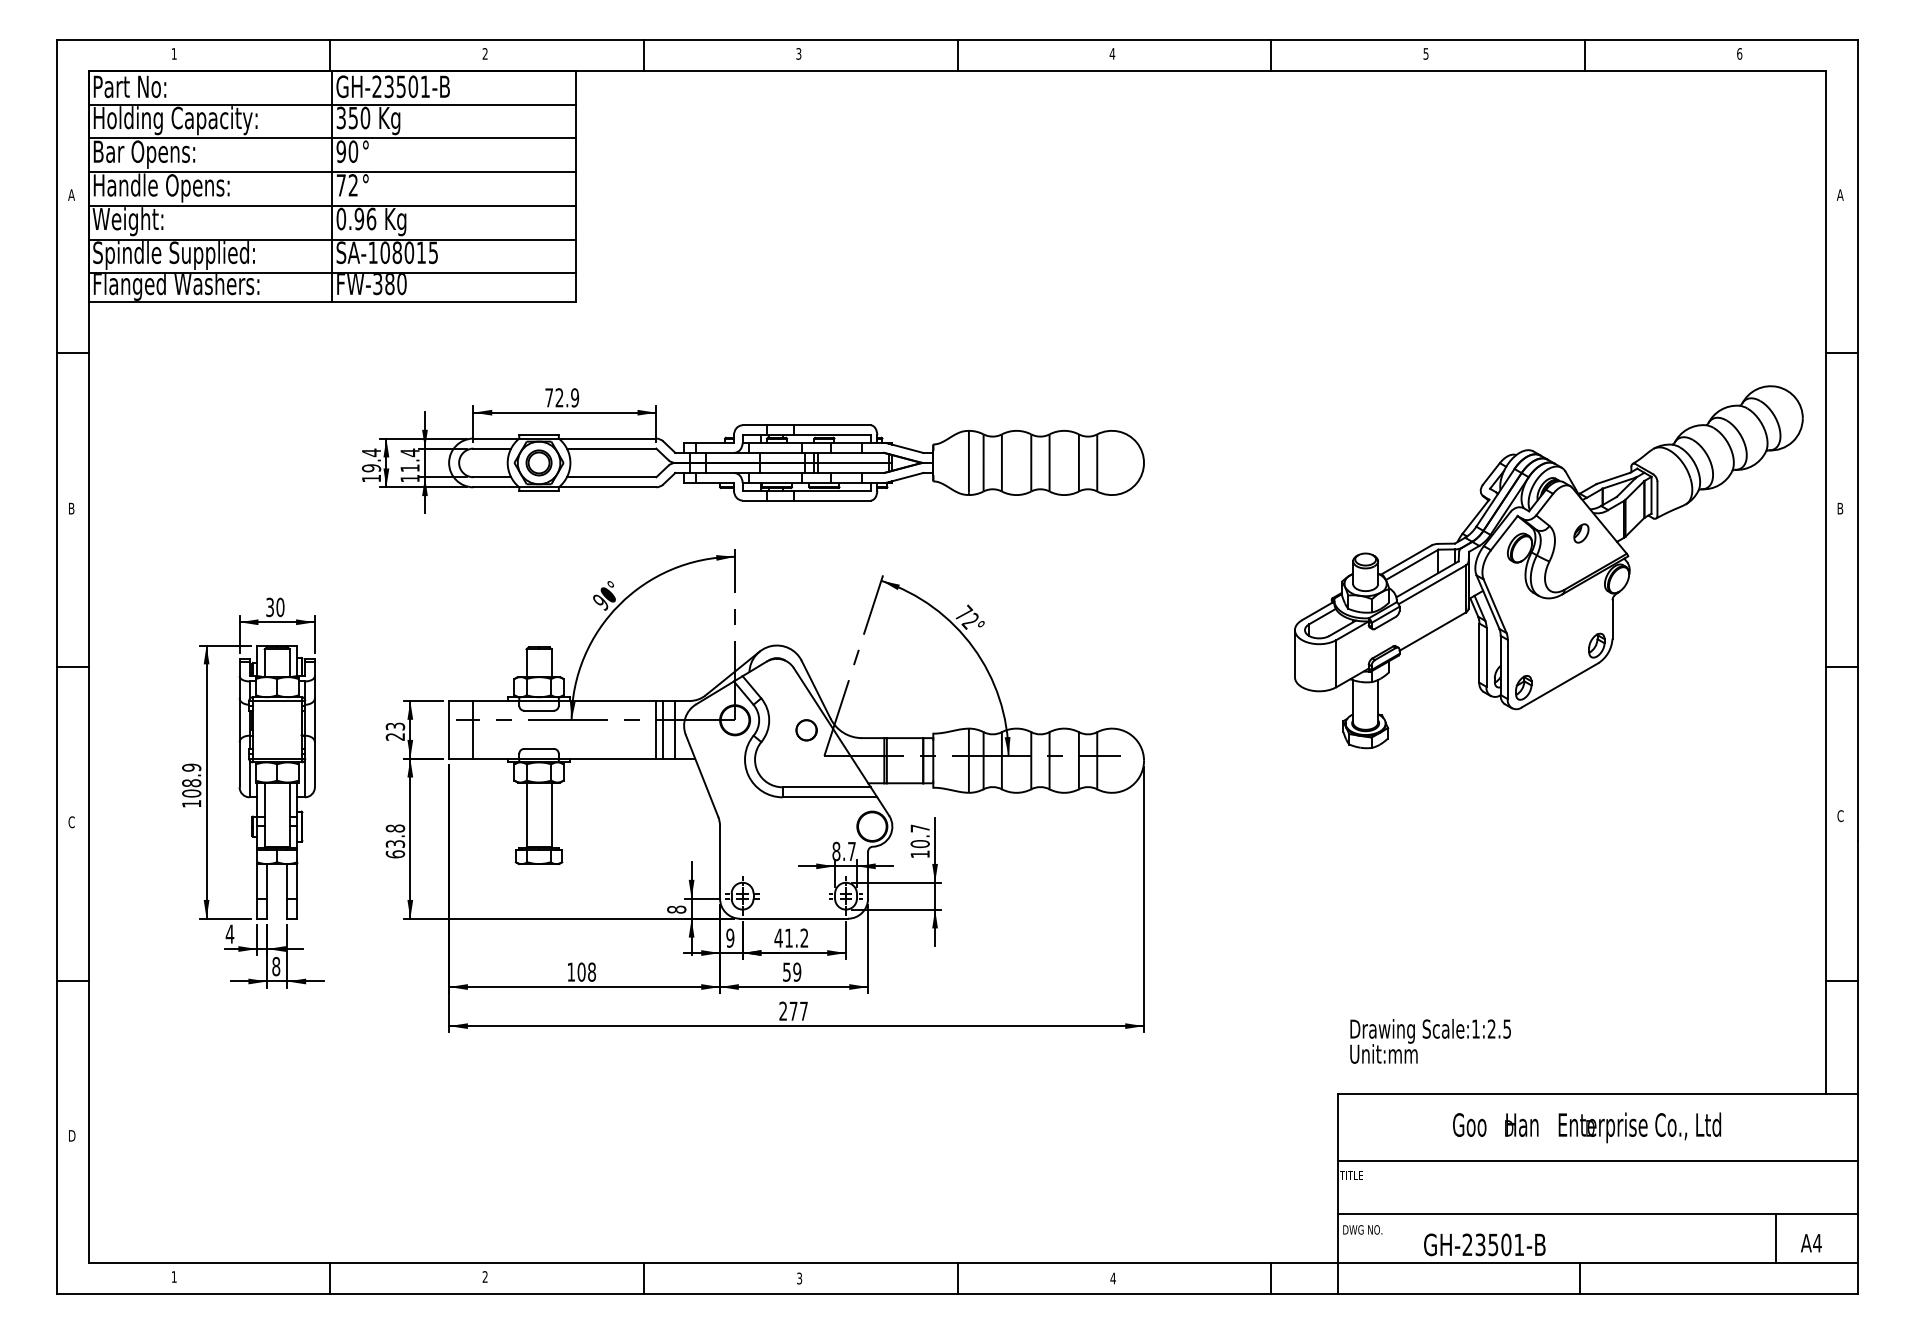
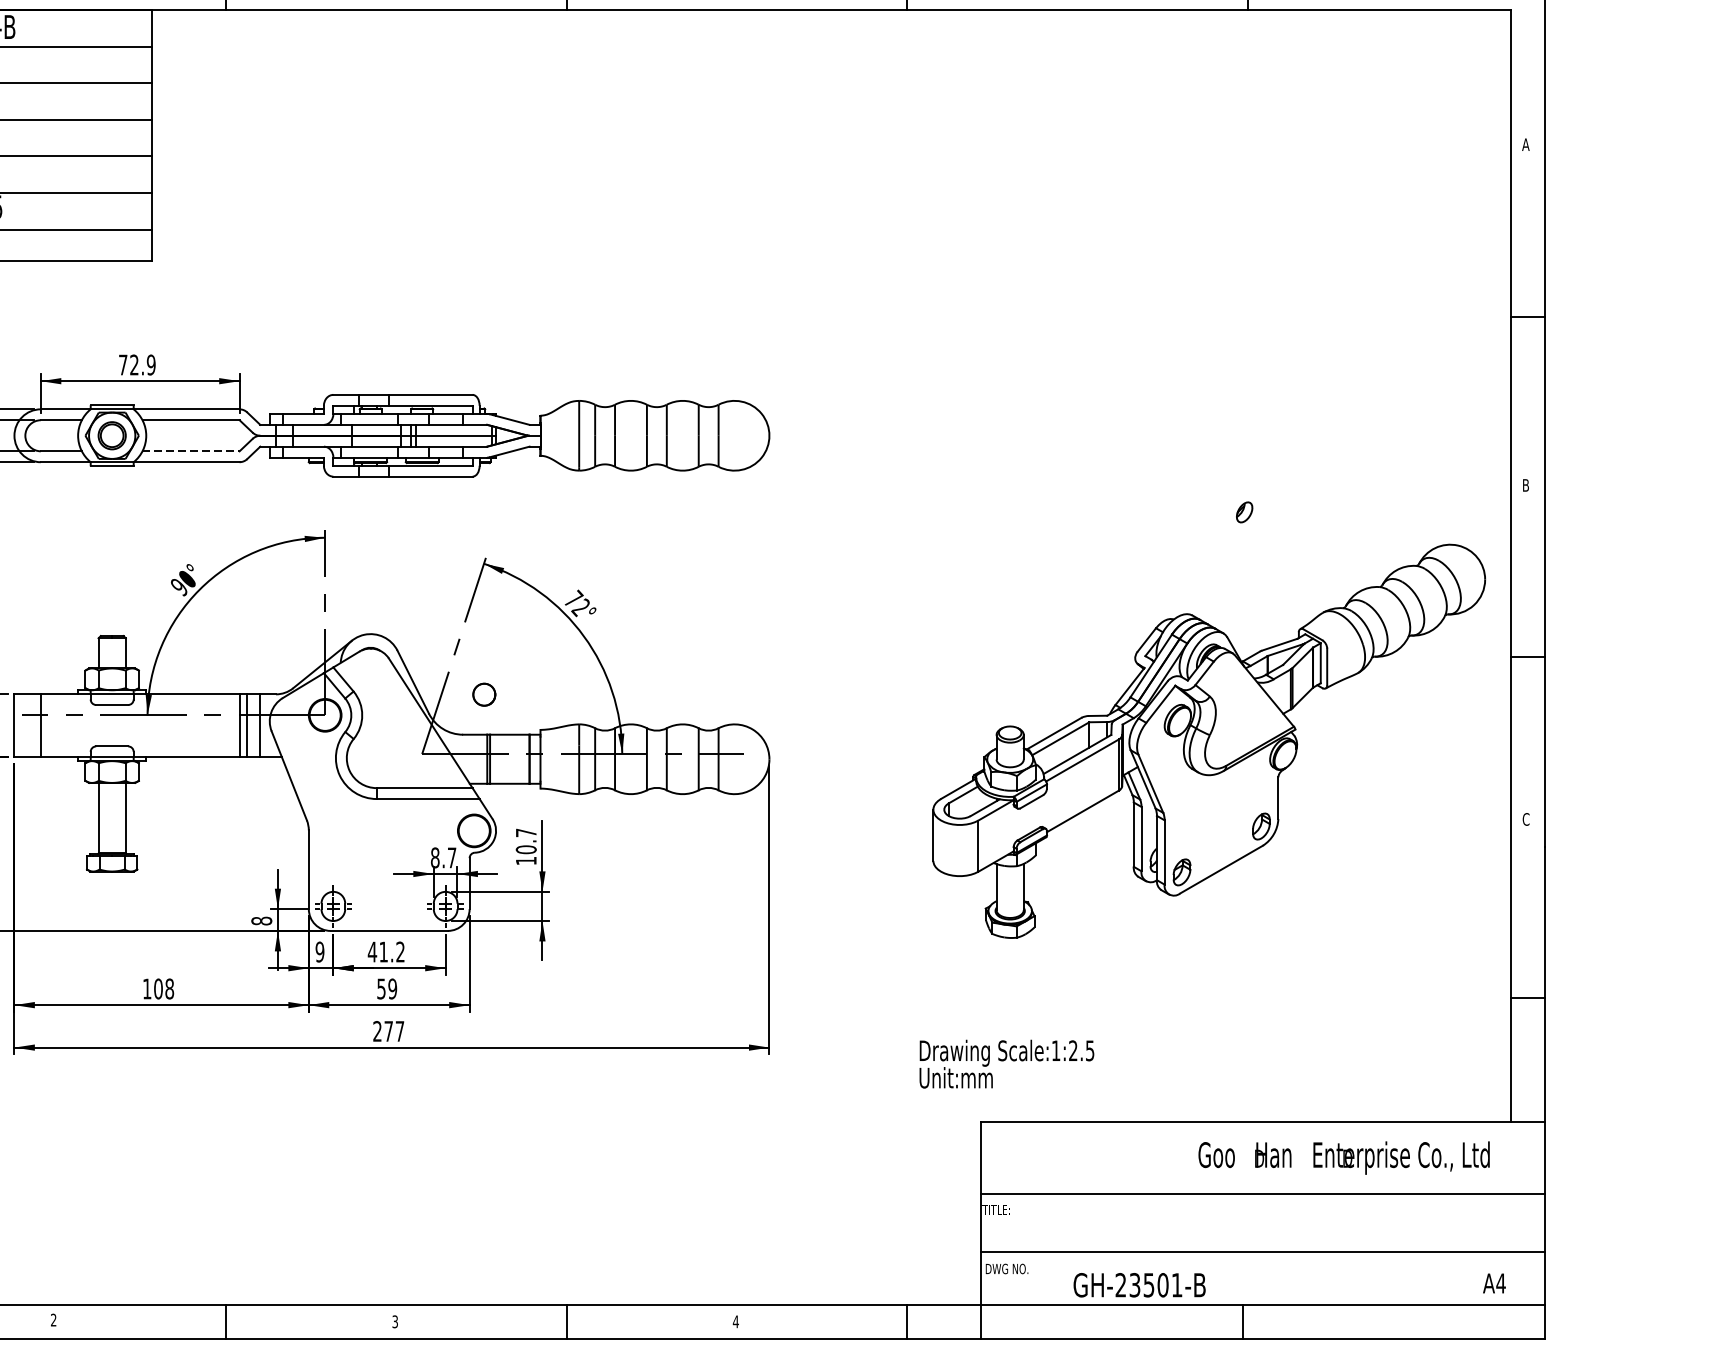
line: (611, 477) -> (190, 451), solid -> dashed
part: (1548, 567) -> (1208, 741), moved
circle: (806, 730) -> (484, 694), moved
text: (1430, 1041) -> (1006, 1064), moved
text: (1587, 1127) -> (1344, 1157), moved
line: (1776, 1238) -> (1456, 1278), removed

